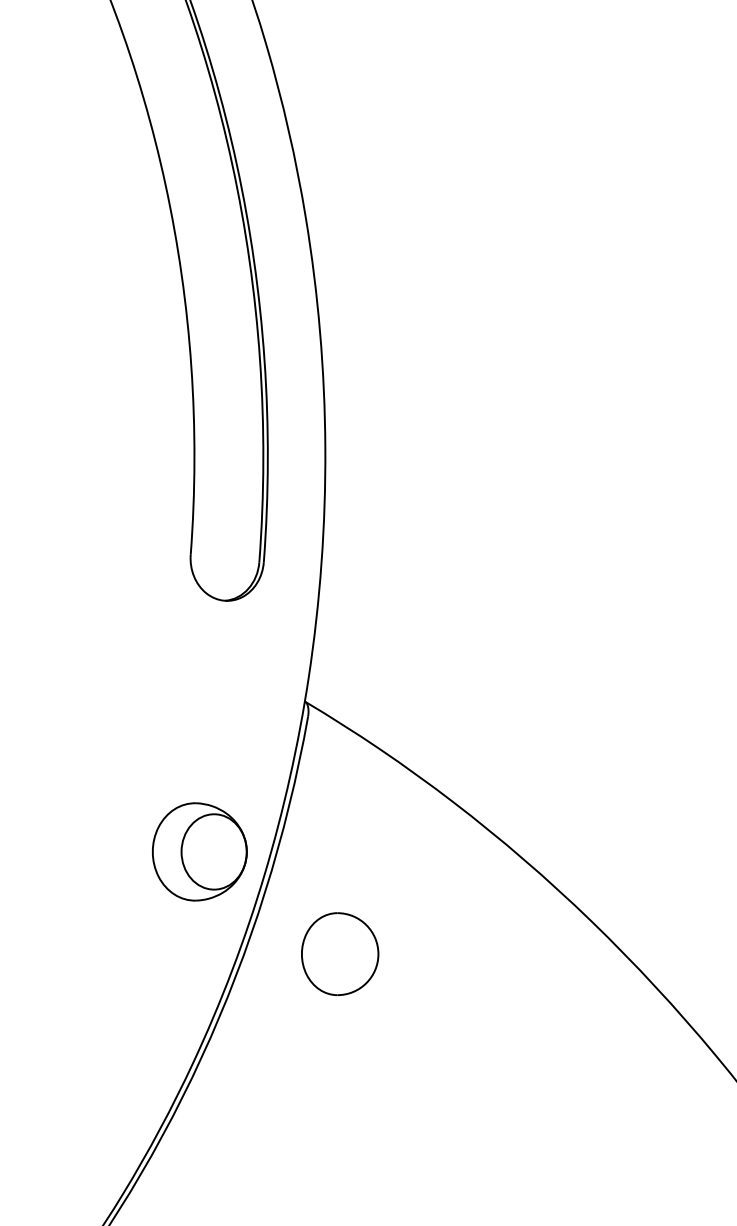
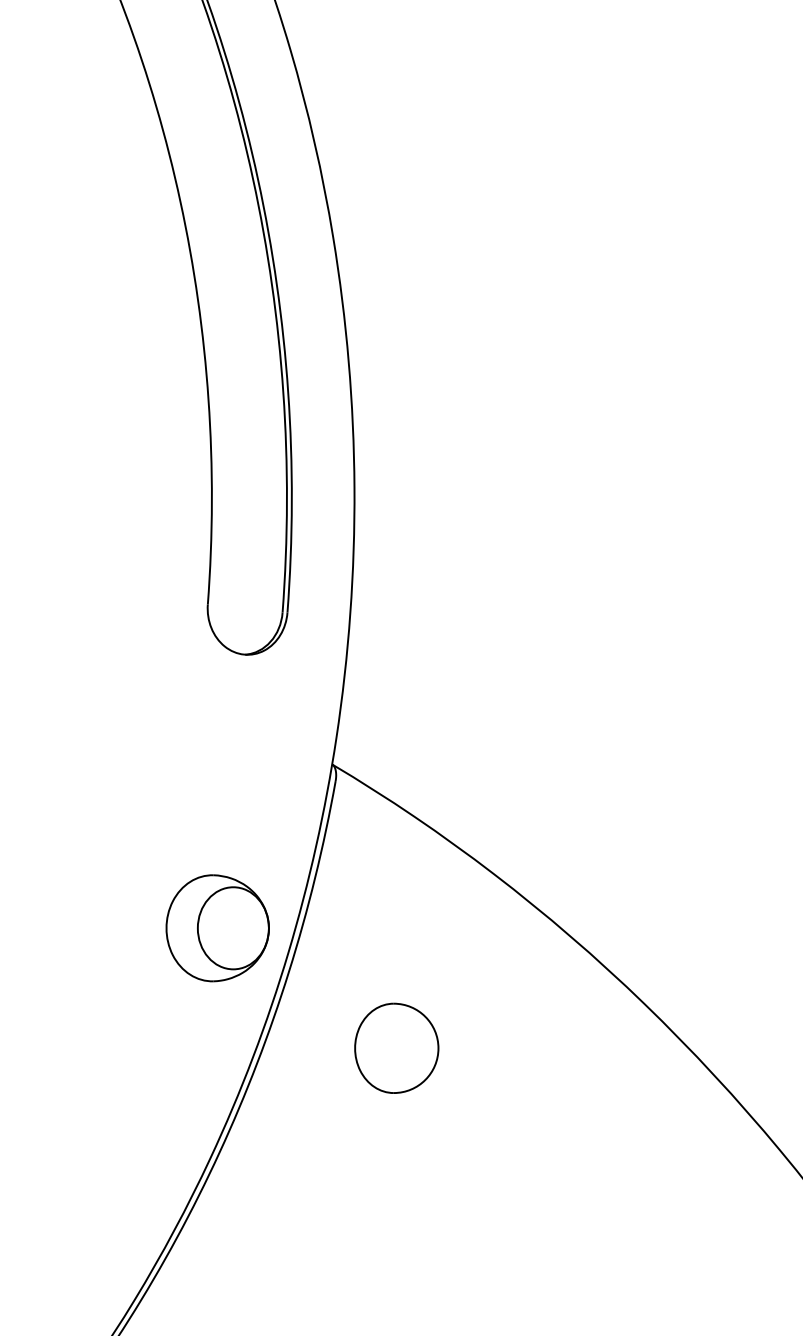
part: (340, 954) -> (397, 1048), moved

